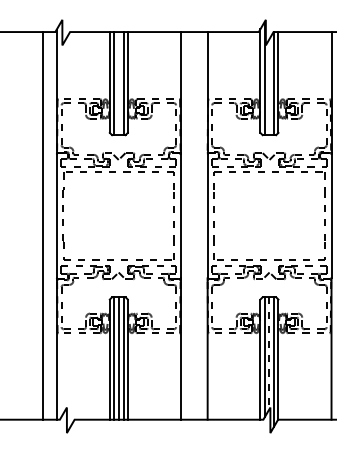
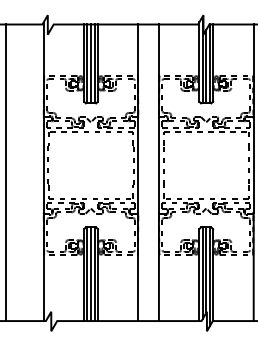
line: (118, 83) -> (90, 63), added
line: (269, 87) -> (206, 66), added
line: (43, 225) -> (5, 172), moved
line: (269, 353) -> (206, 270), dashed -> solid

